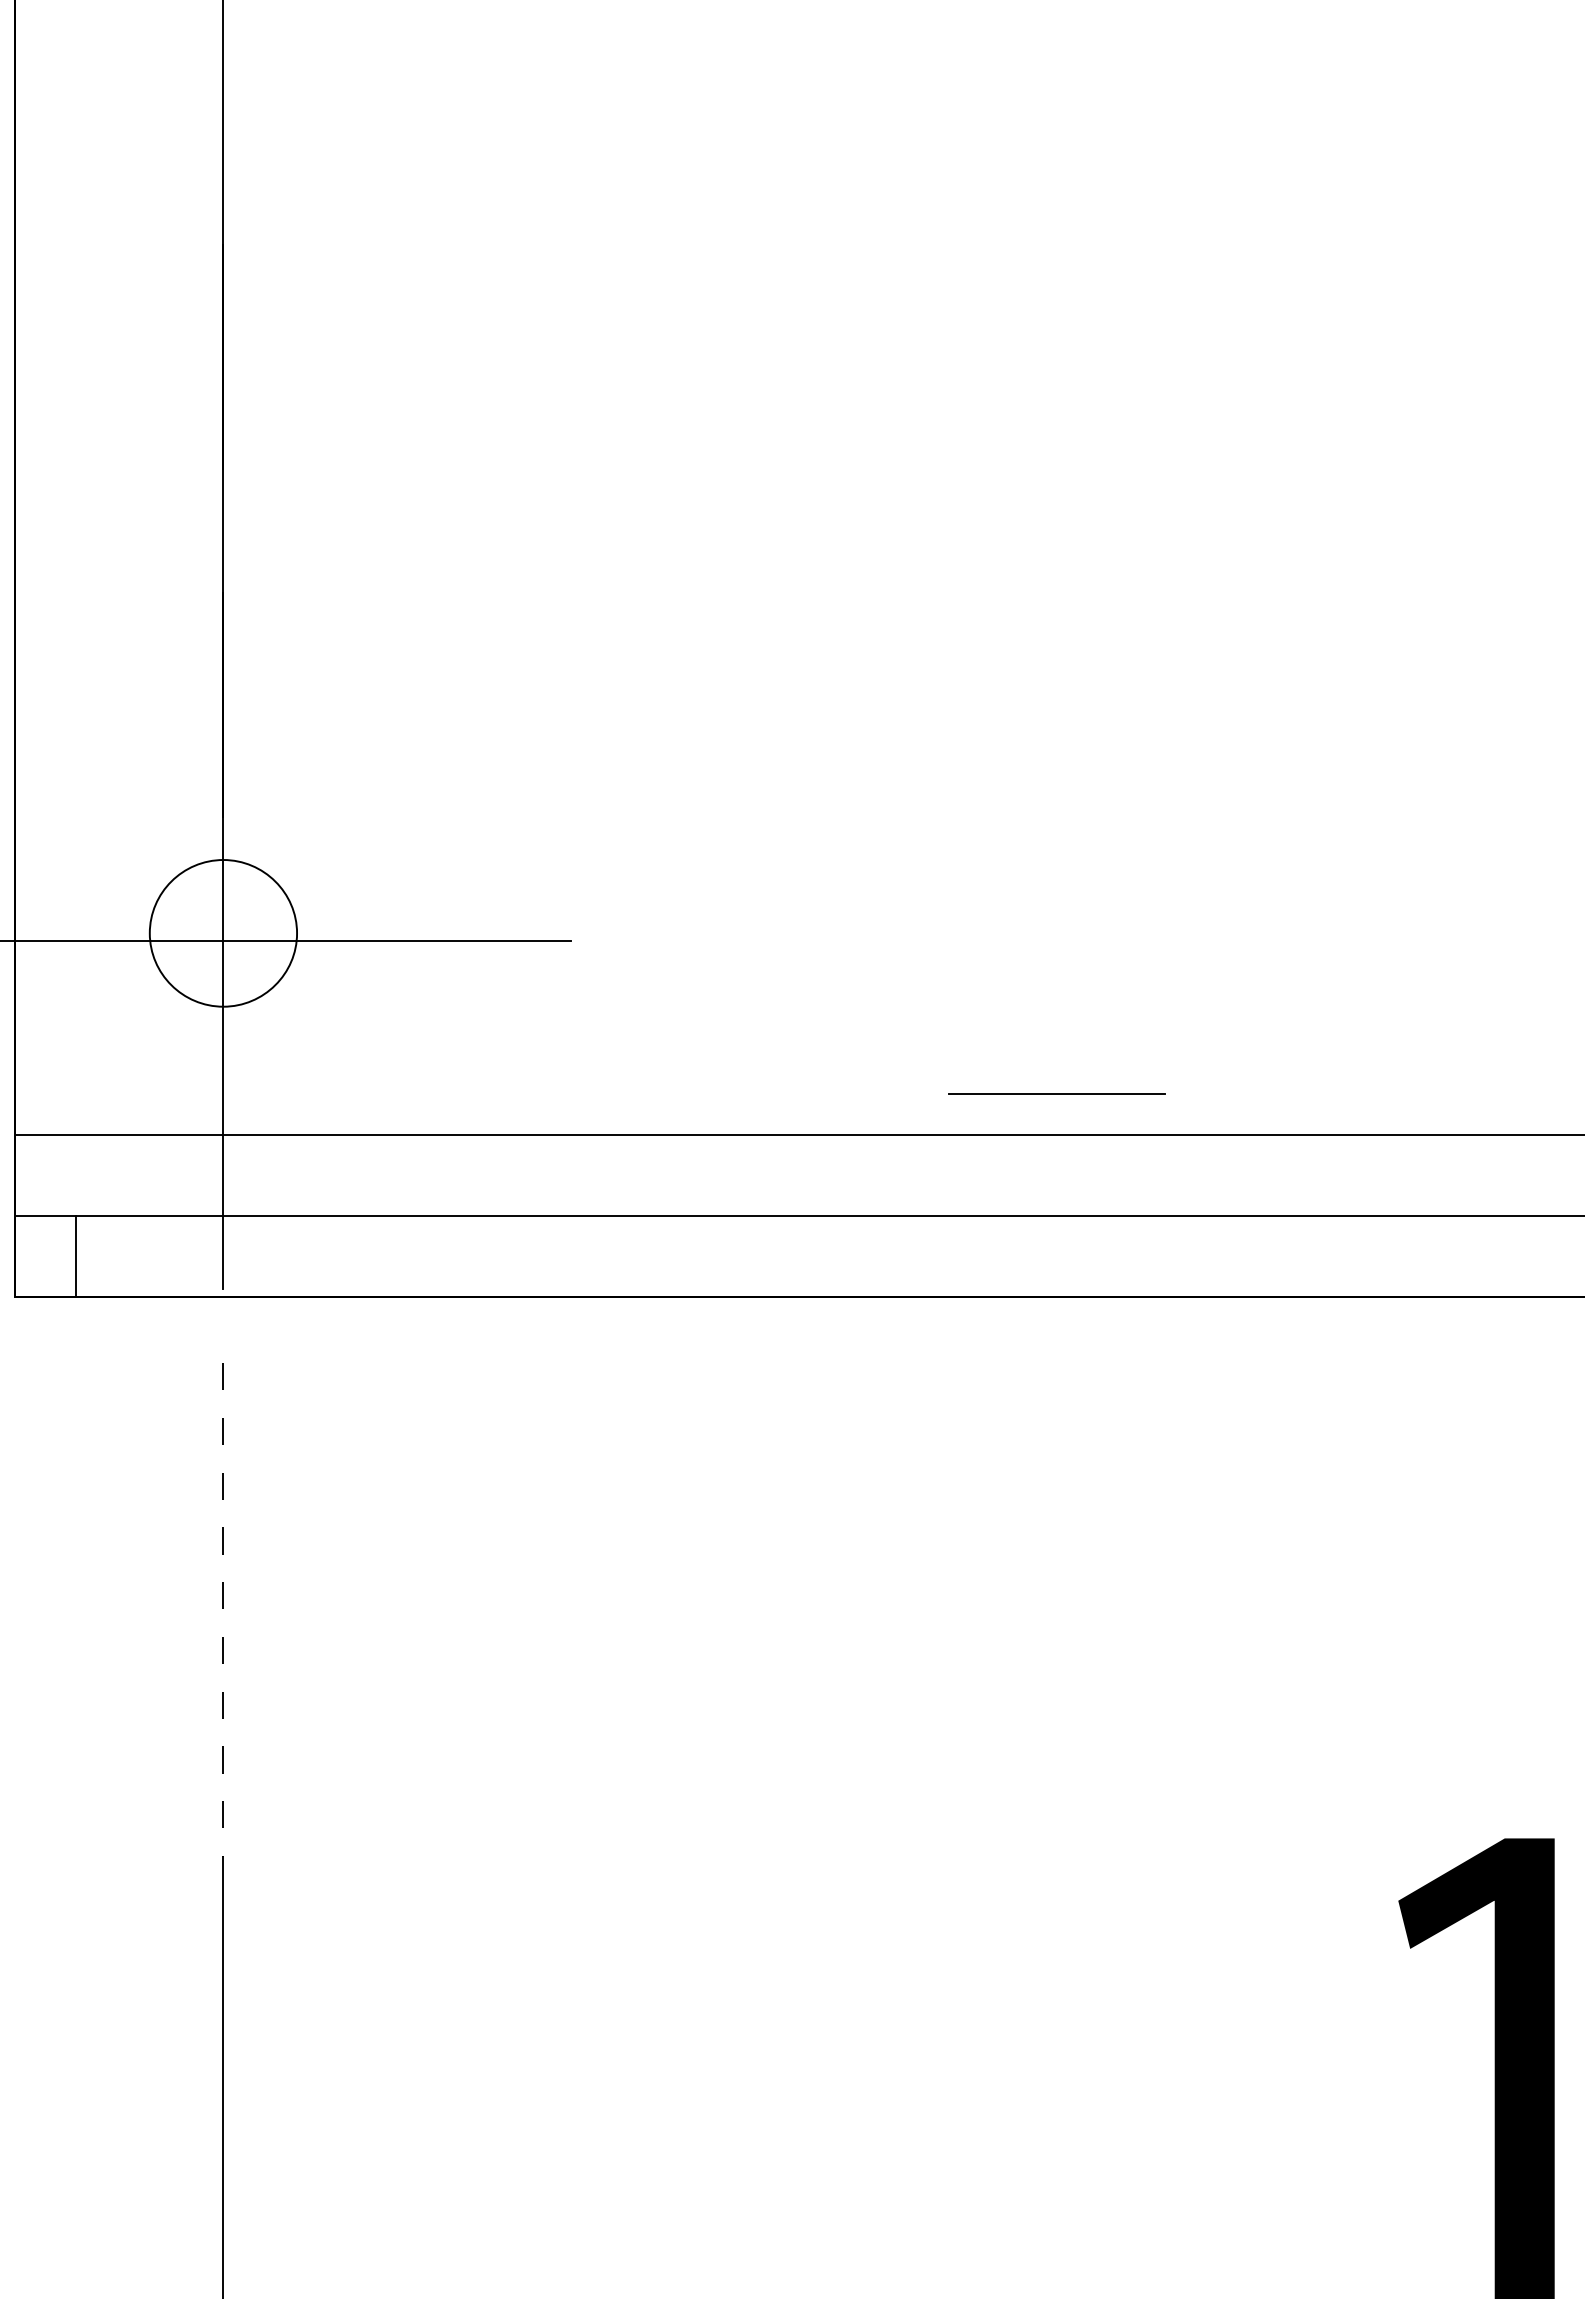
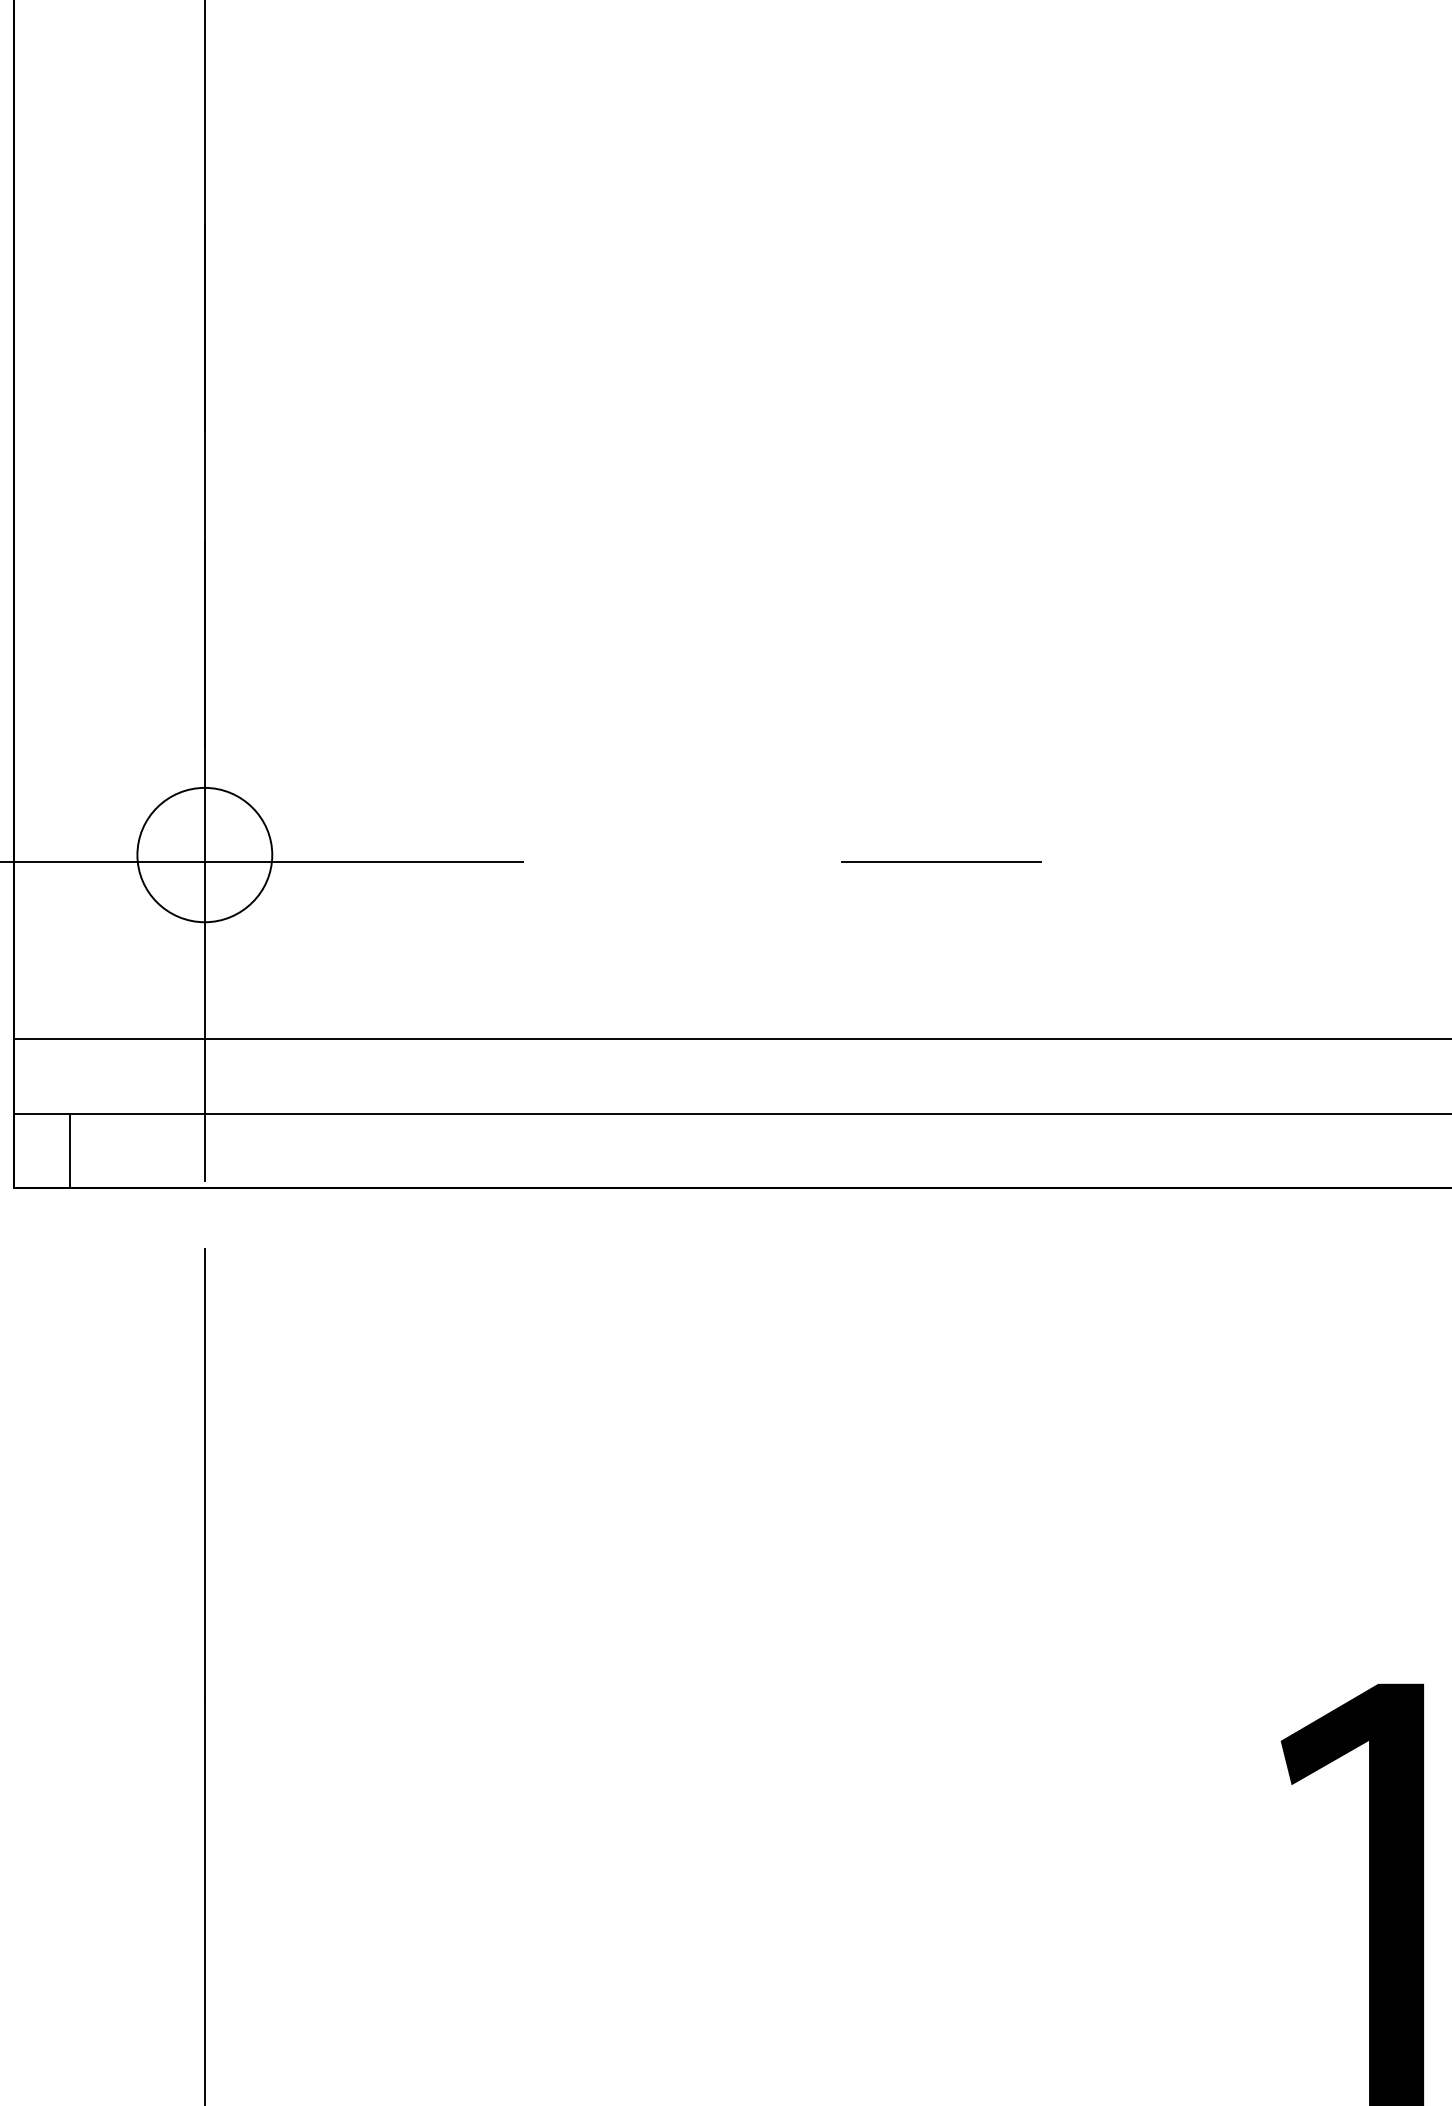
line: (1056, 1093) -> (941, 861), moved
line: (223, 1610) -> (204, 1475), dashed -> solid

